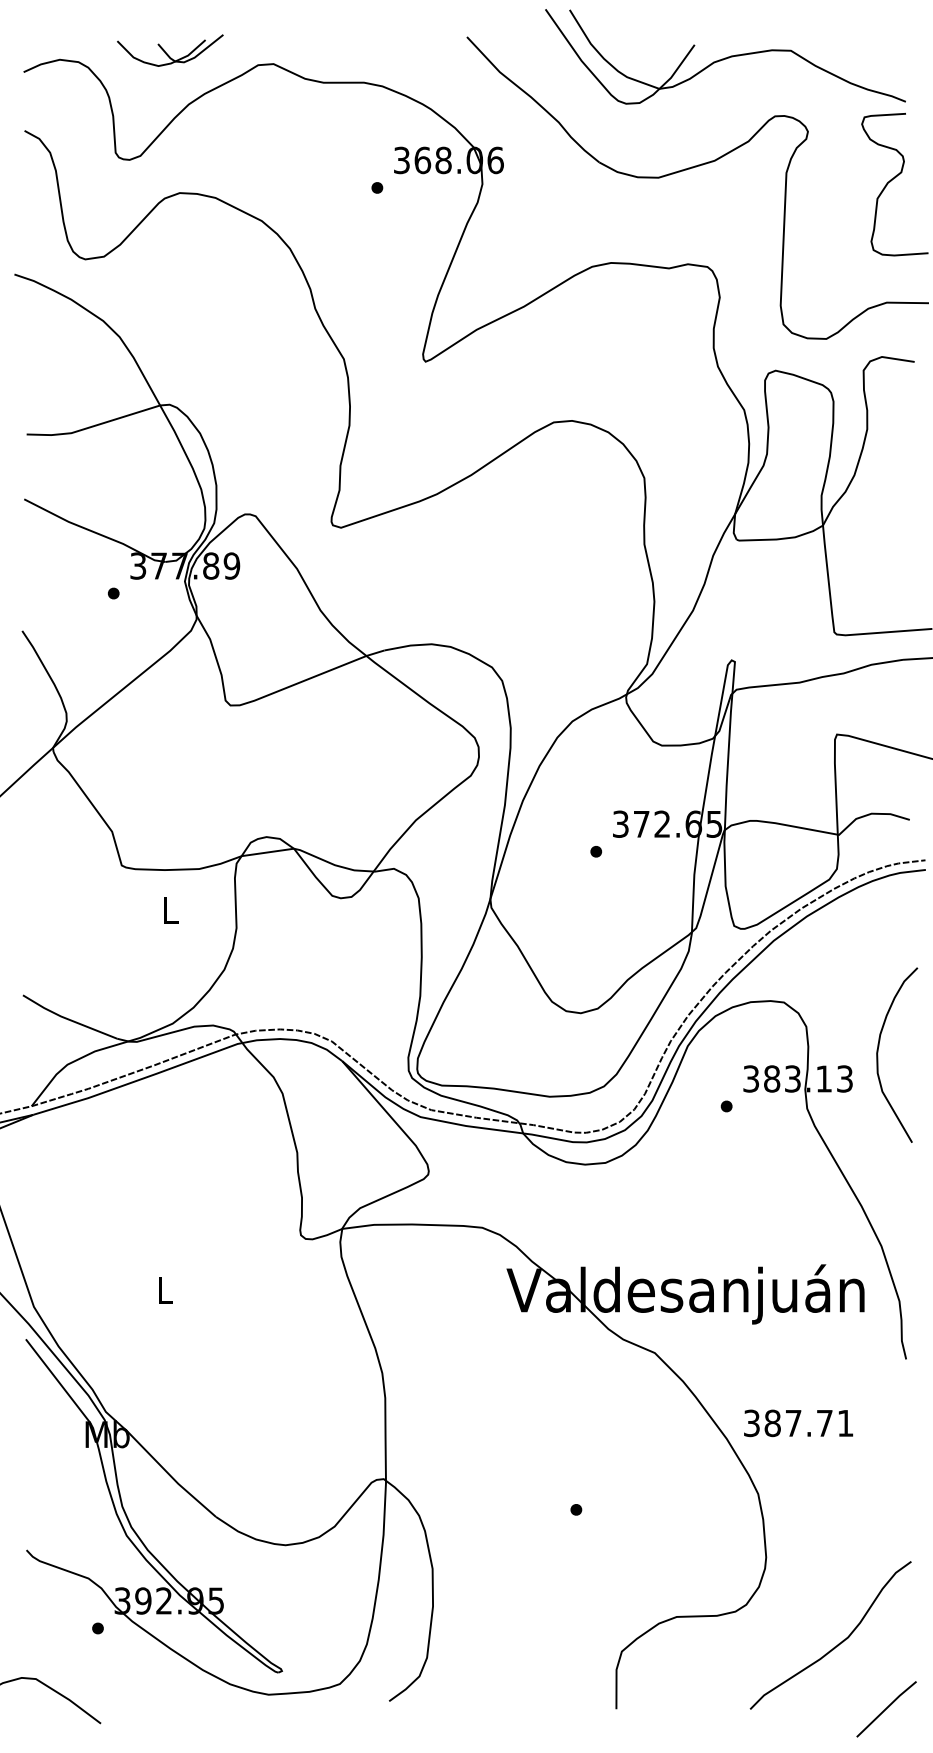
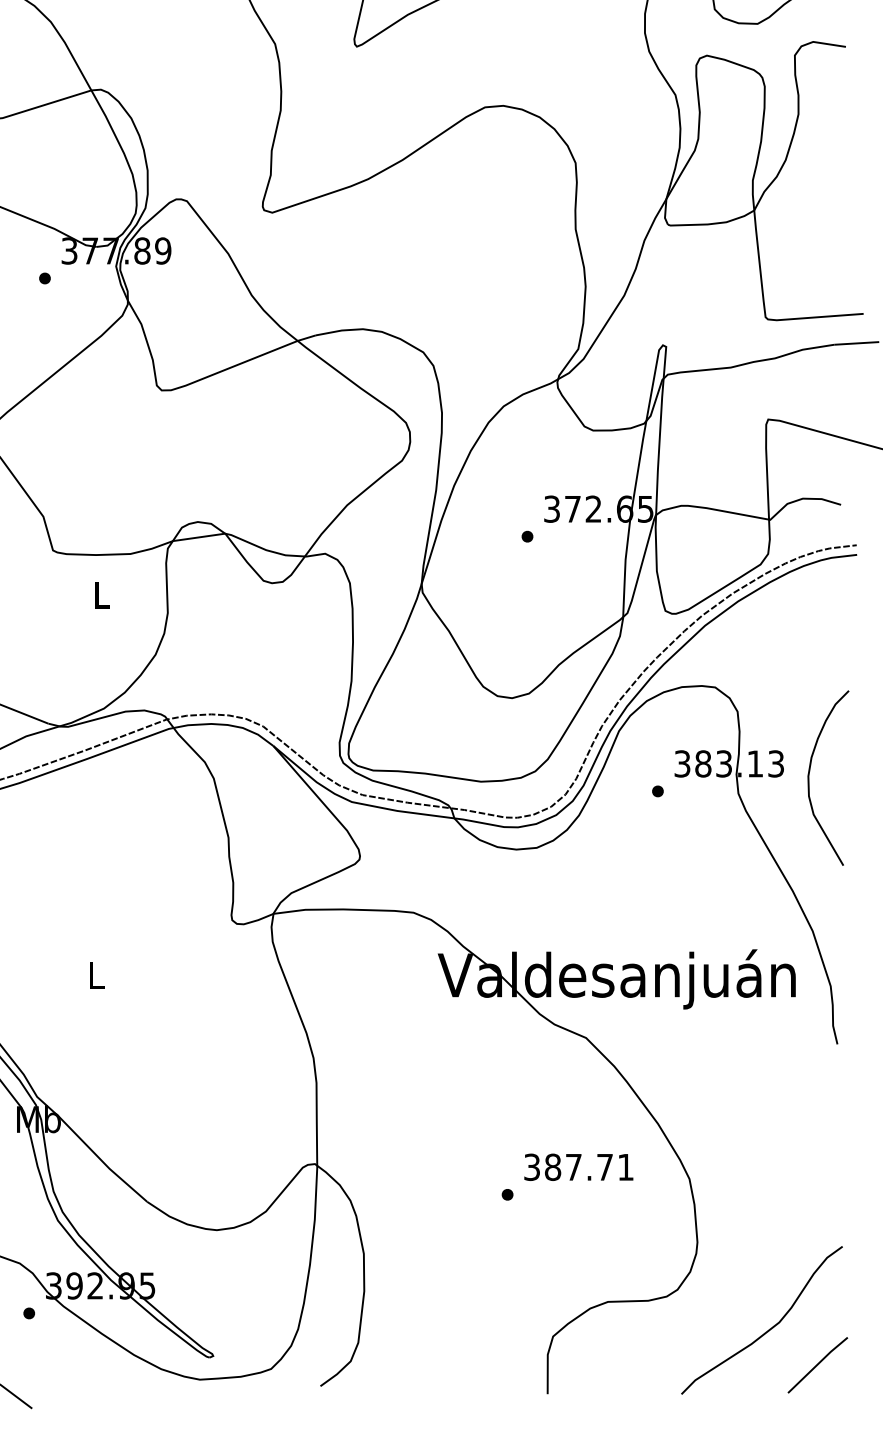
curve: (878, 1054) -> (809, 777), moved
text: (798, 1423) -> (578, 1167), moved
line: (886, 1709) -> (817, 1365), moved

